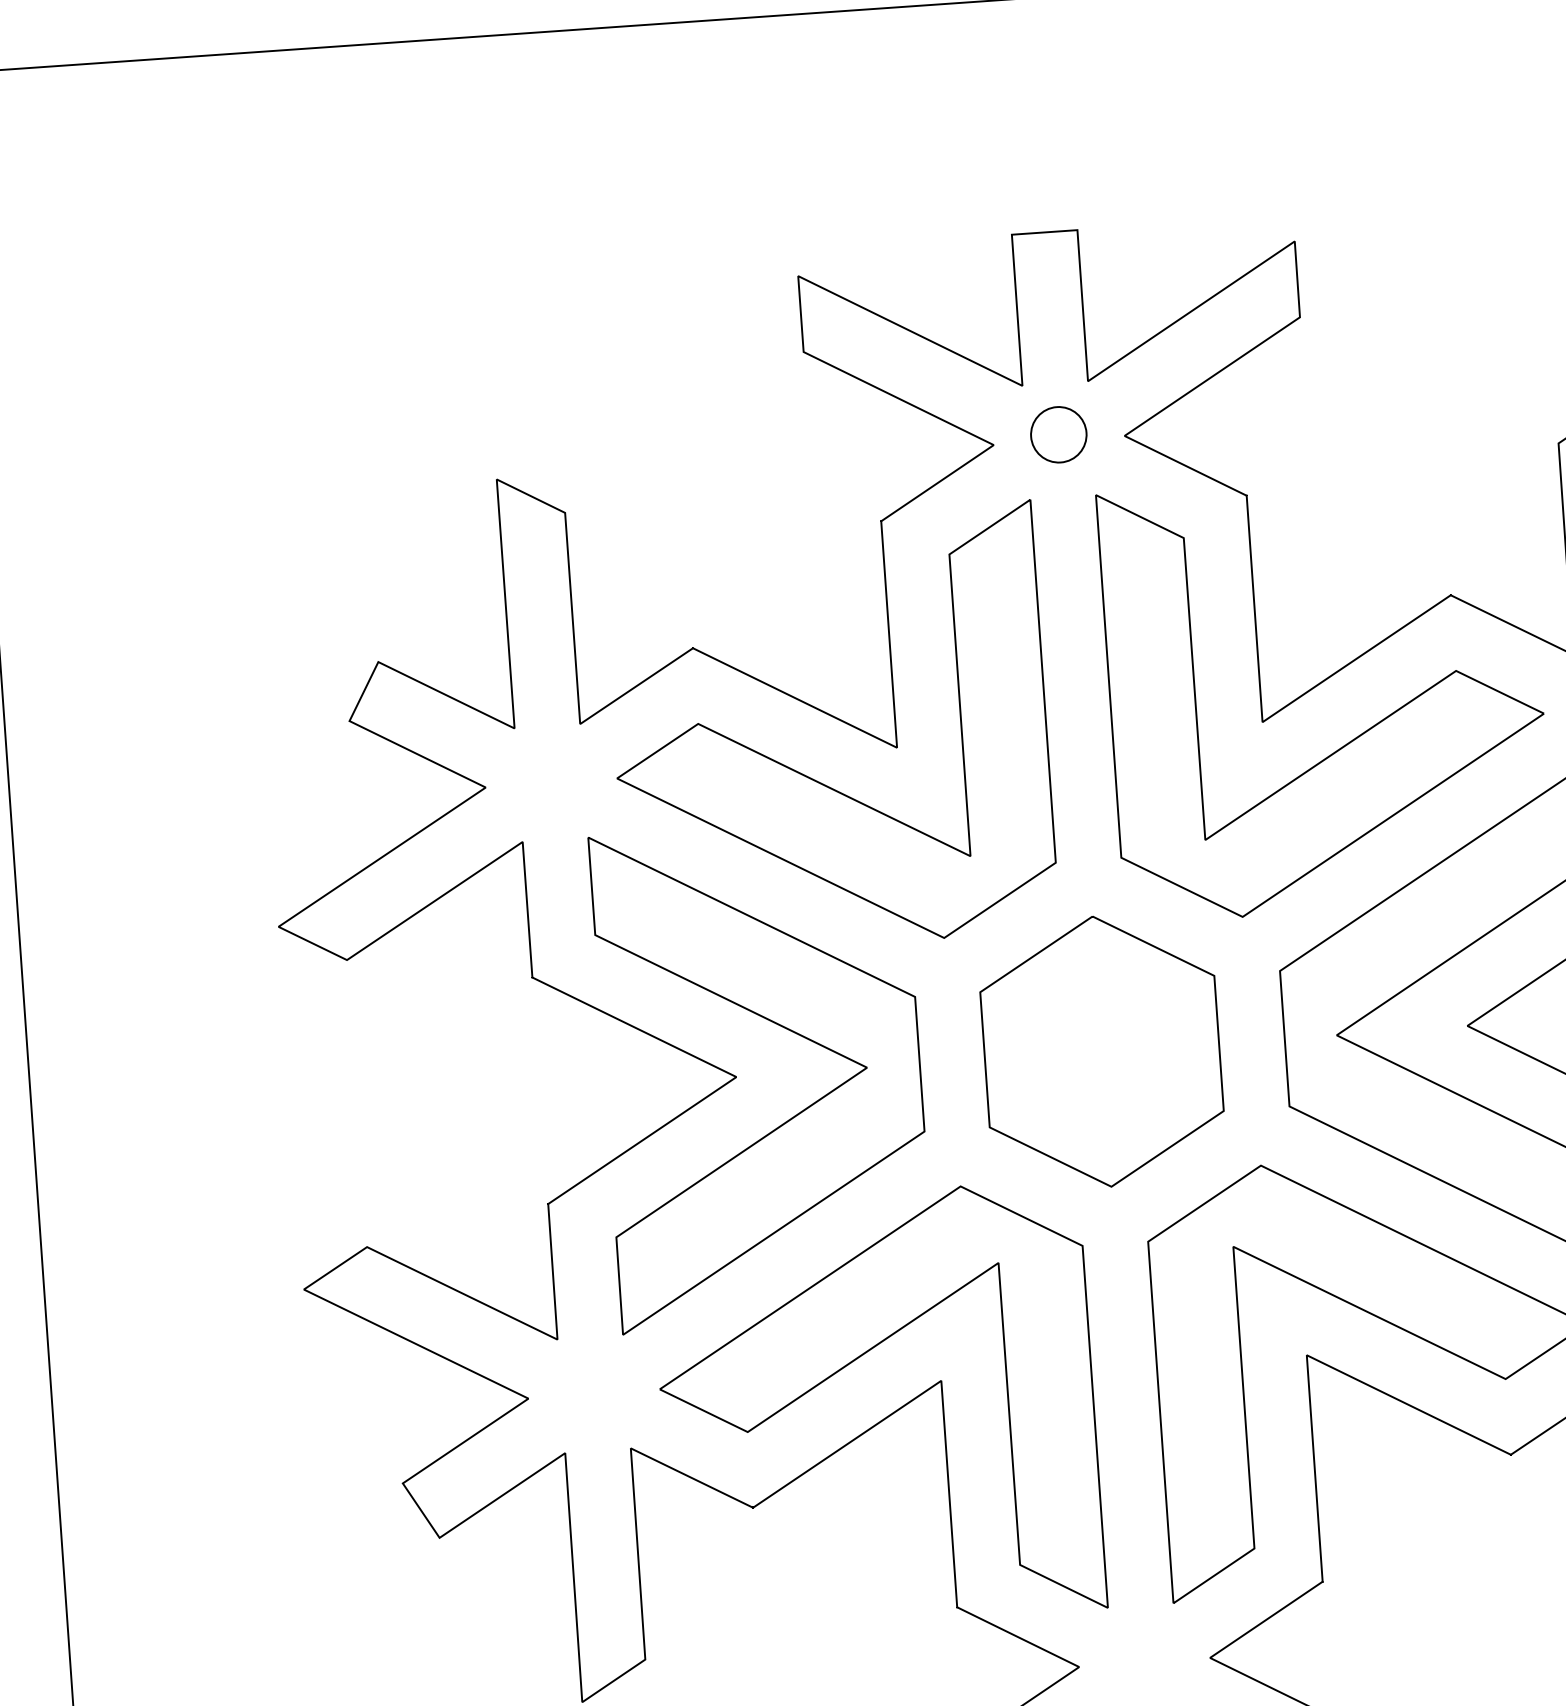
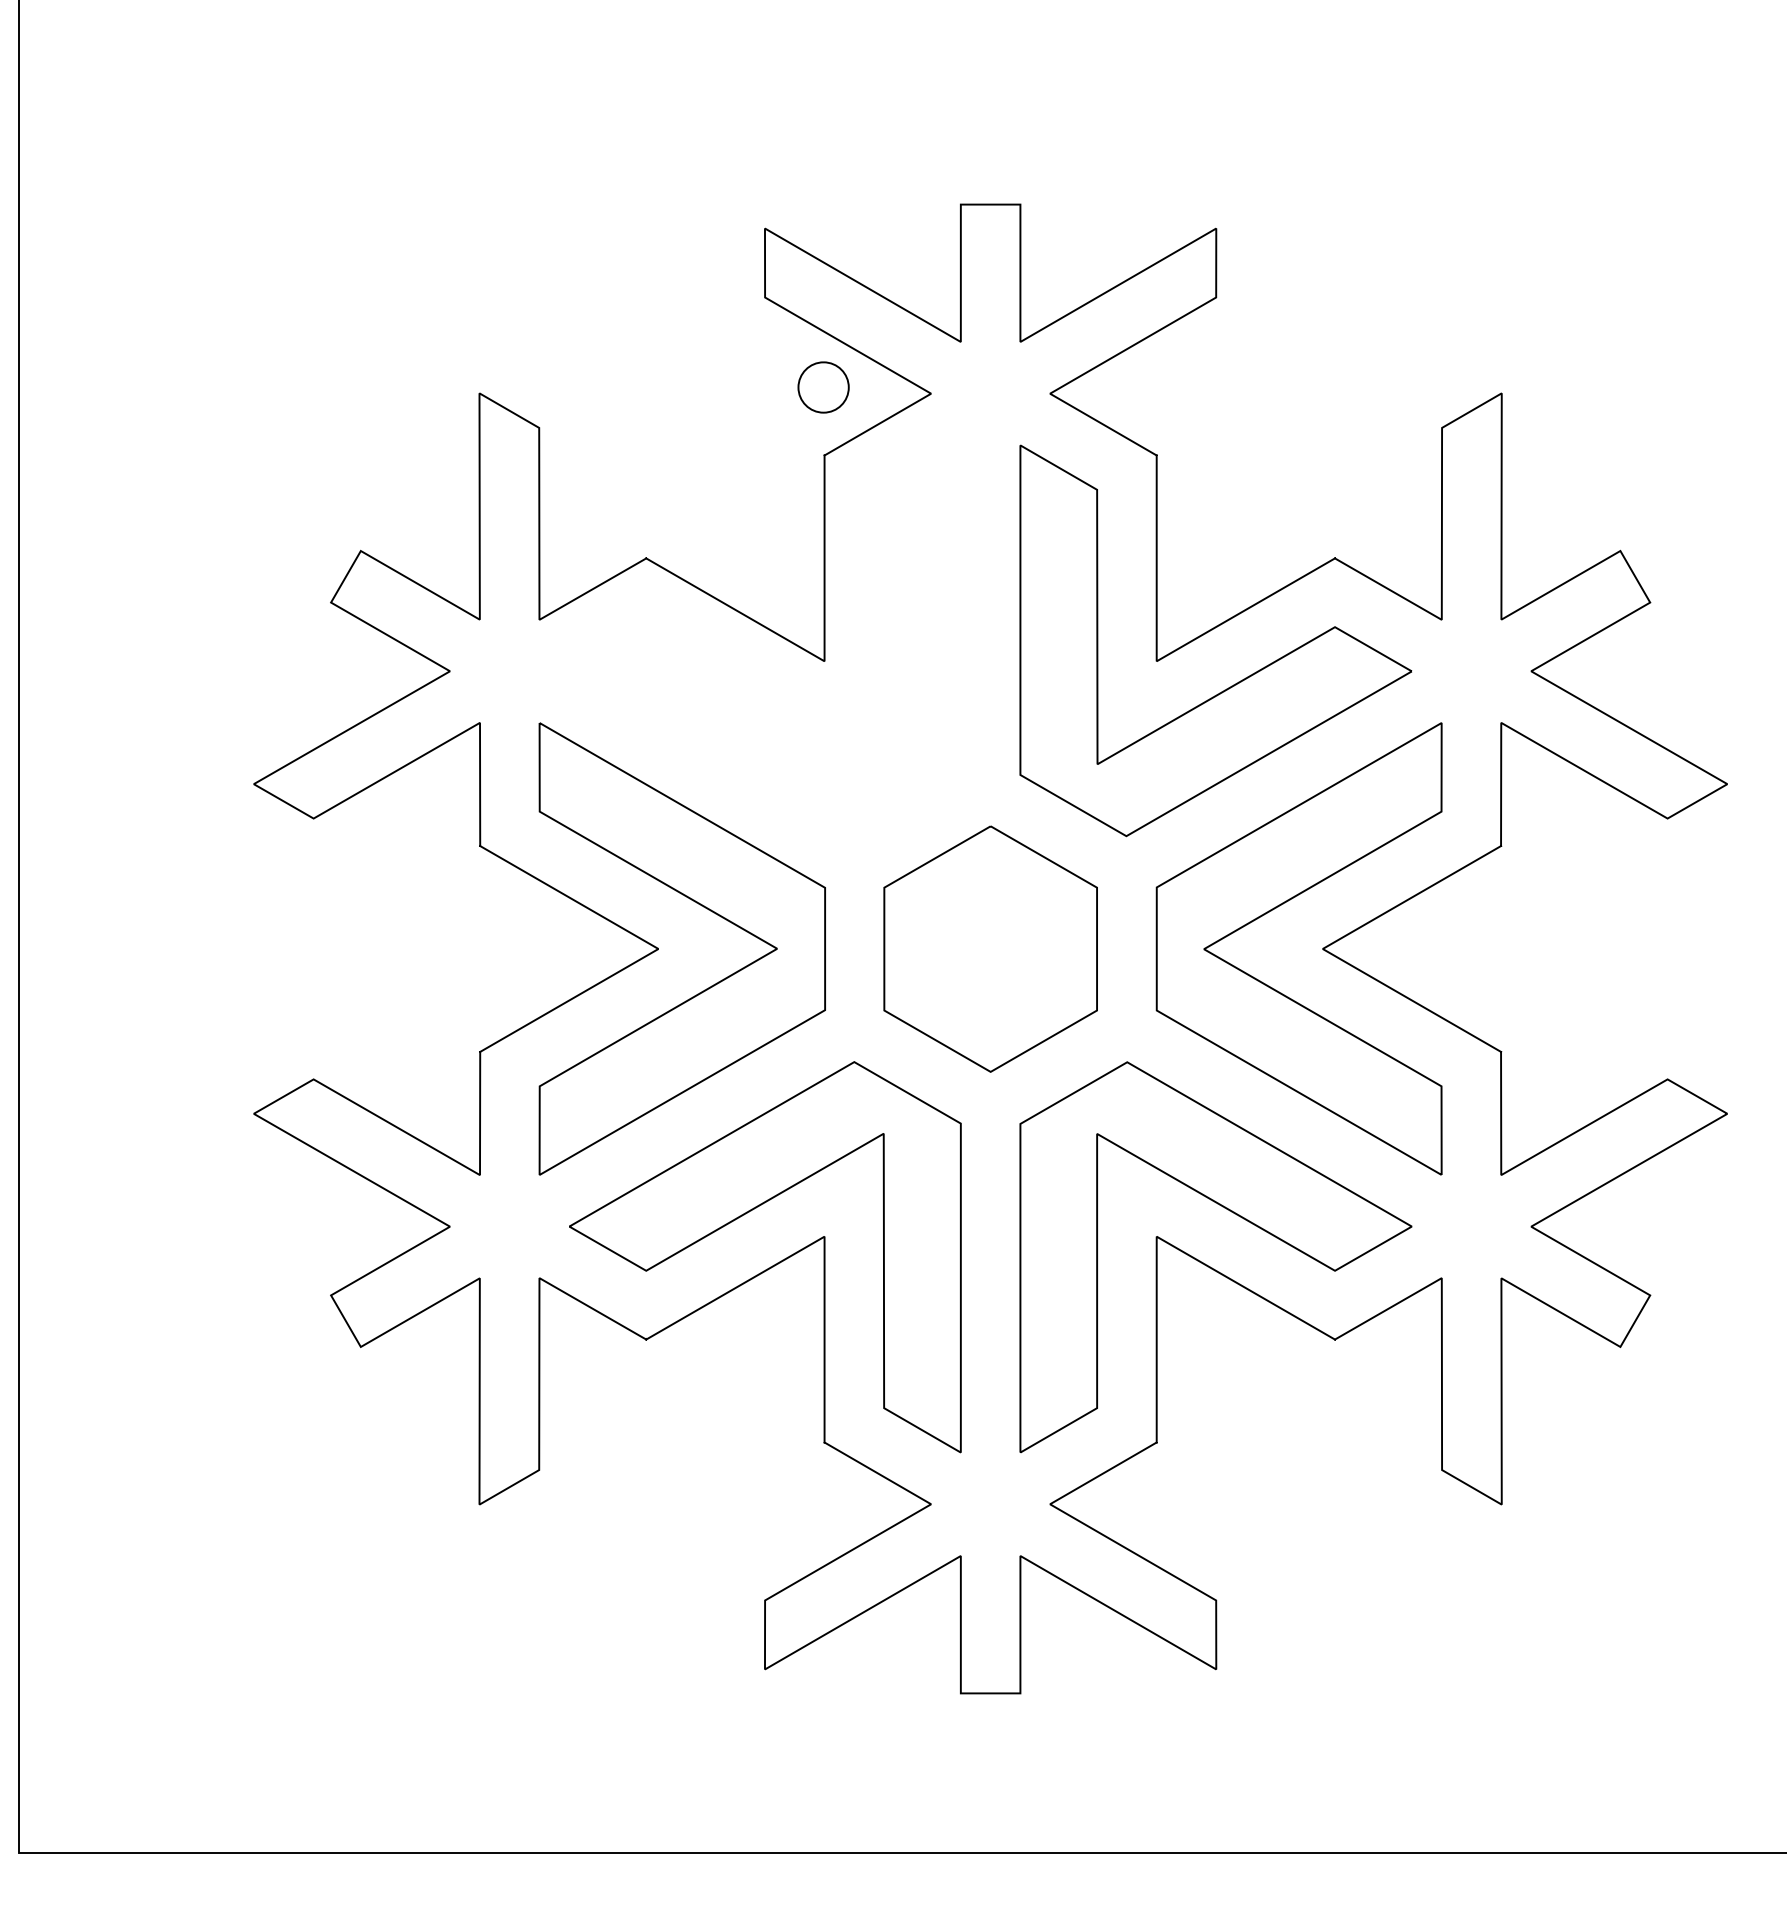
part: (1058, 434) -> (823, 387), moved
part: (807, 775) -> (741, 680), removed

